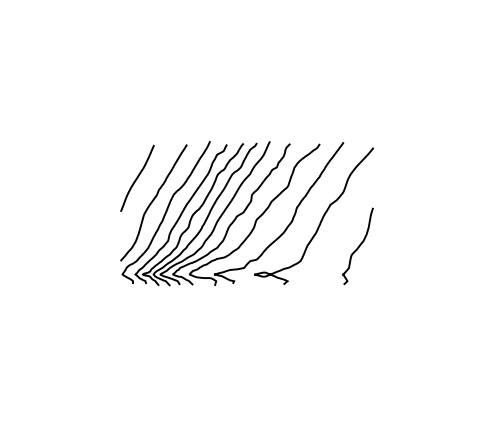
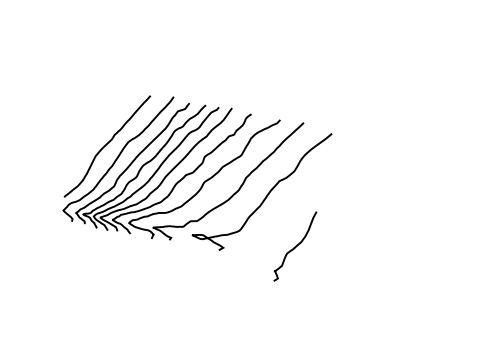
curve: (137, 177) -> (96, 118), removed
curve: (358, 246) -> (295, 246), moved

